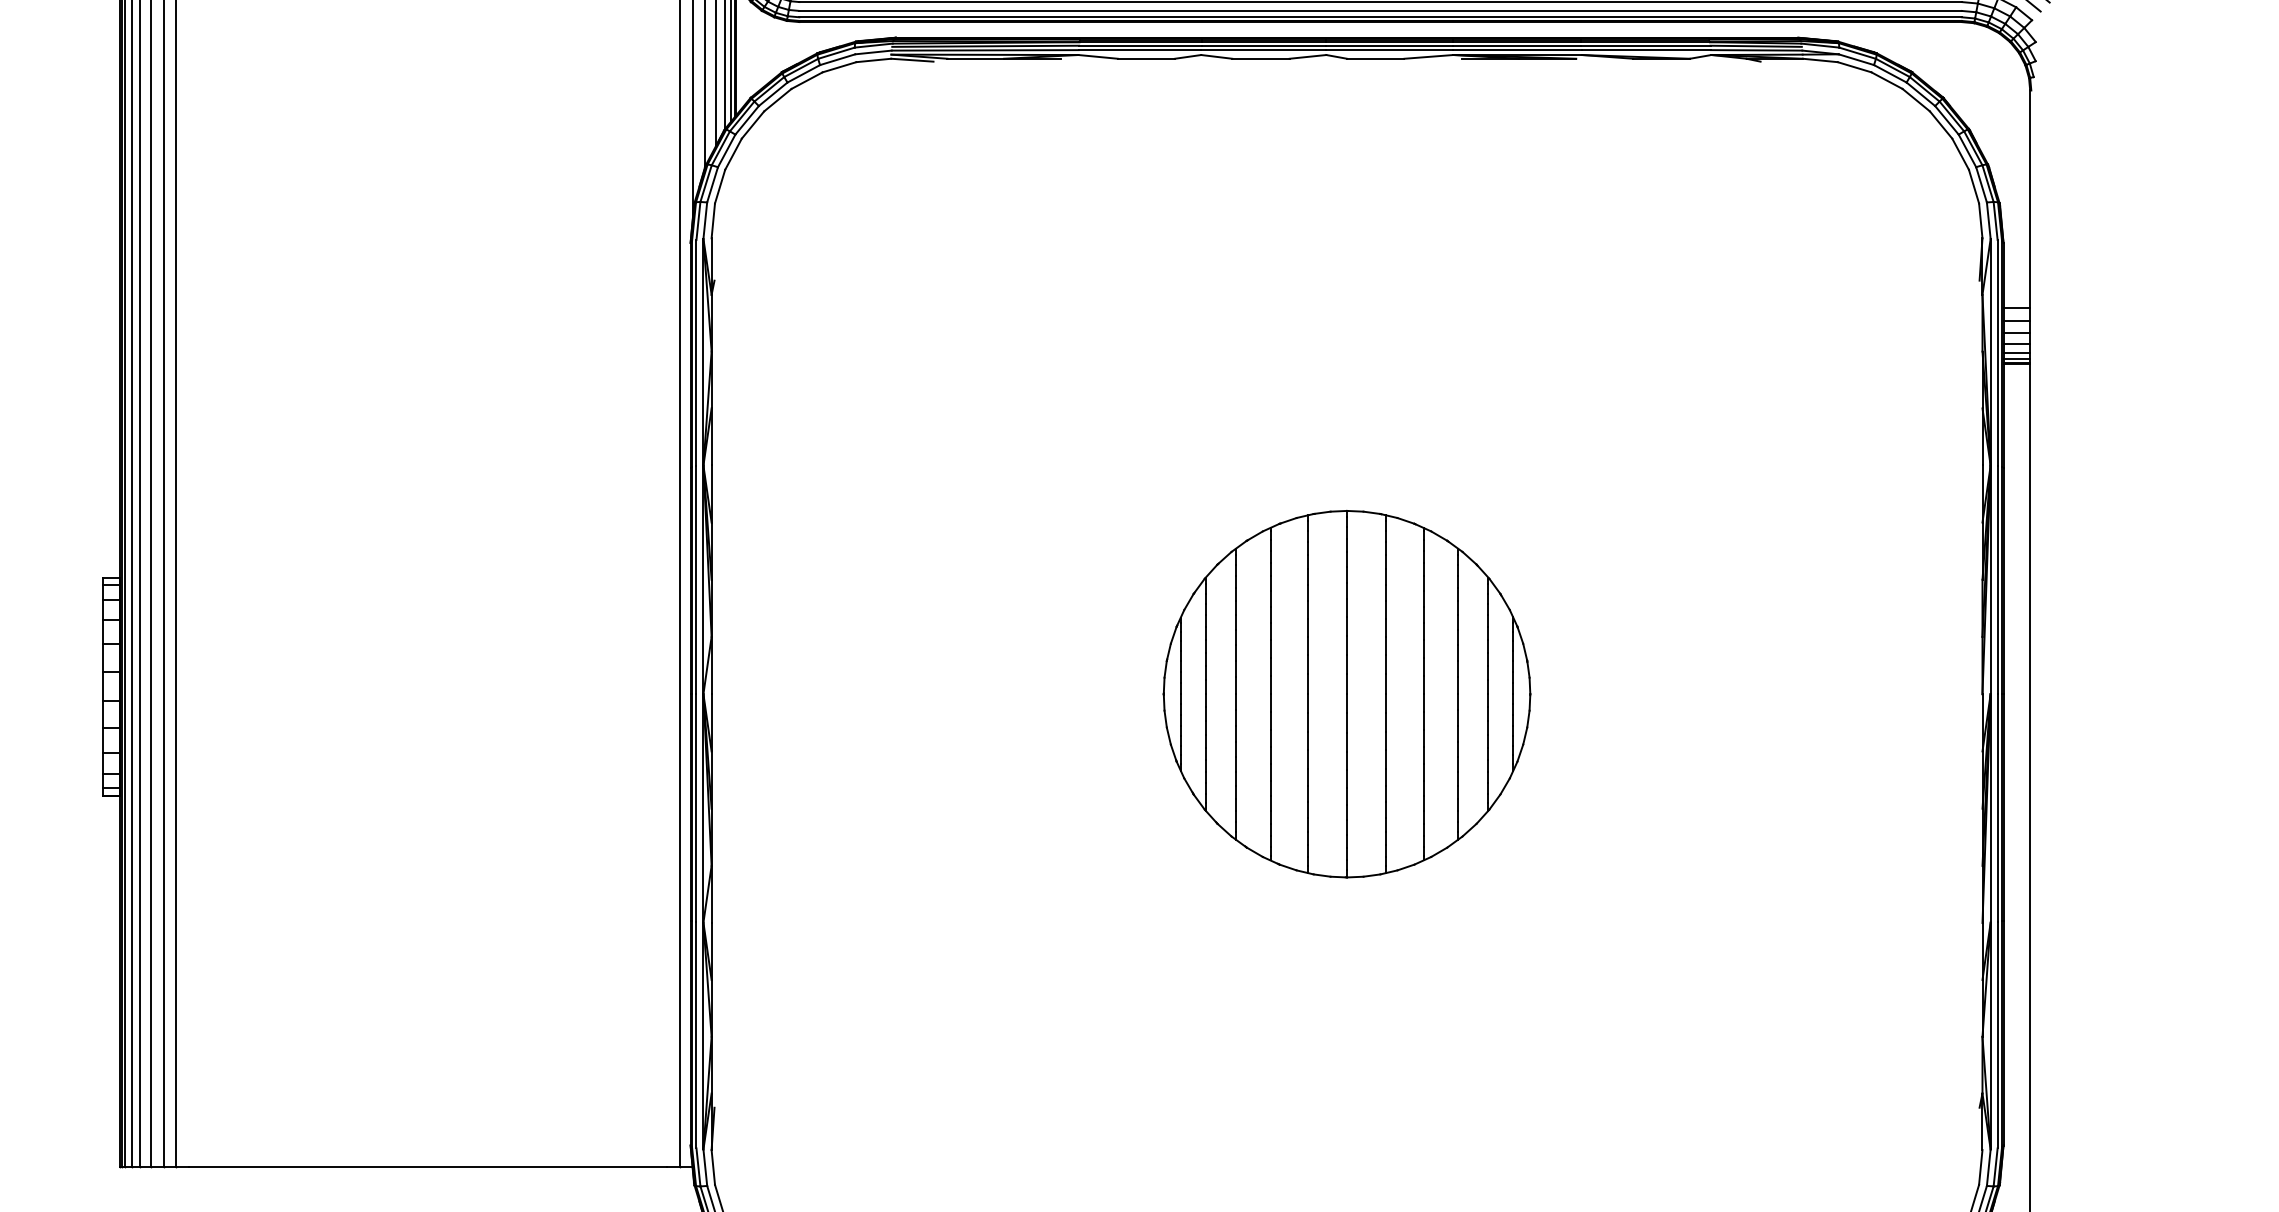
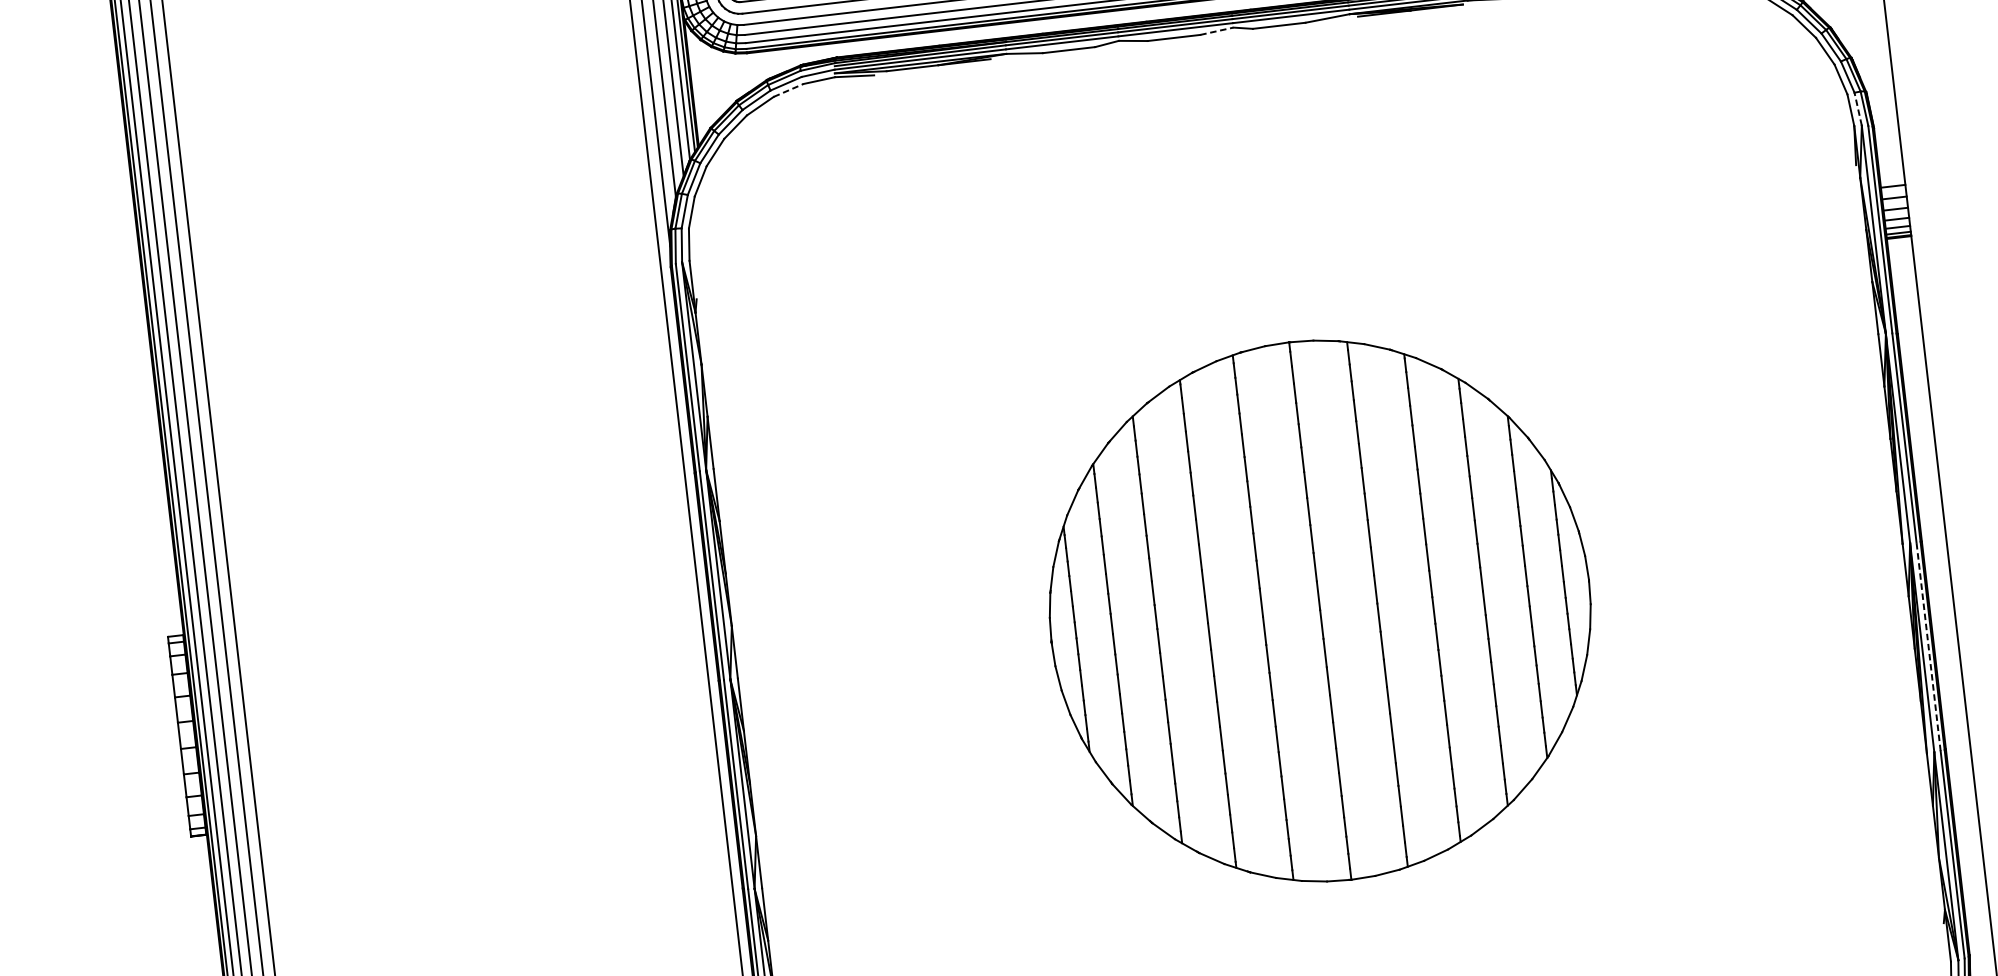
line: (1308, 56) -> (1217, 30), solid -> dashed
line: (839, 67) -> (788, 90), solid -> dashed
line: (1988, 220) -> (1857, 109), solid -> dashed
part: (1346, 694) -> (1319, 611), size x1.6
line: (1997, 808) -> (1928, 647), solid -> dashed

